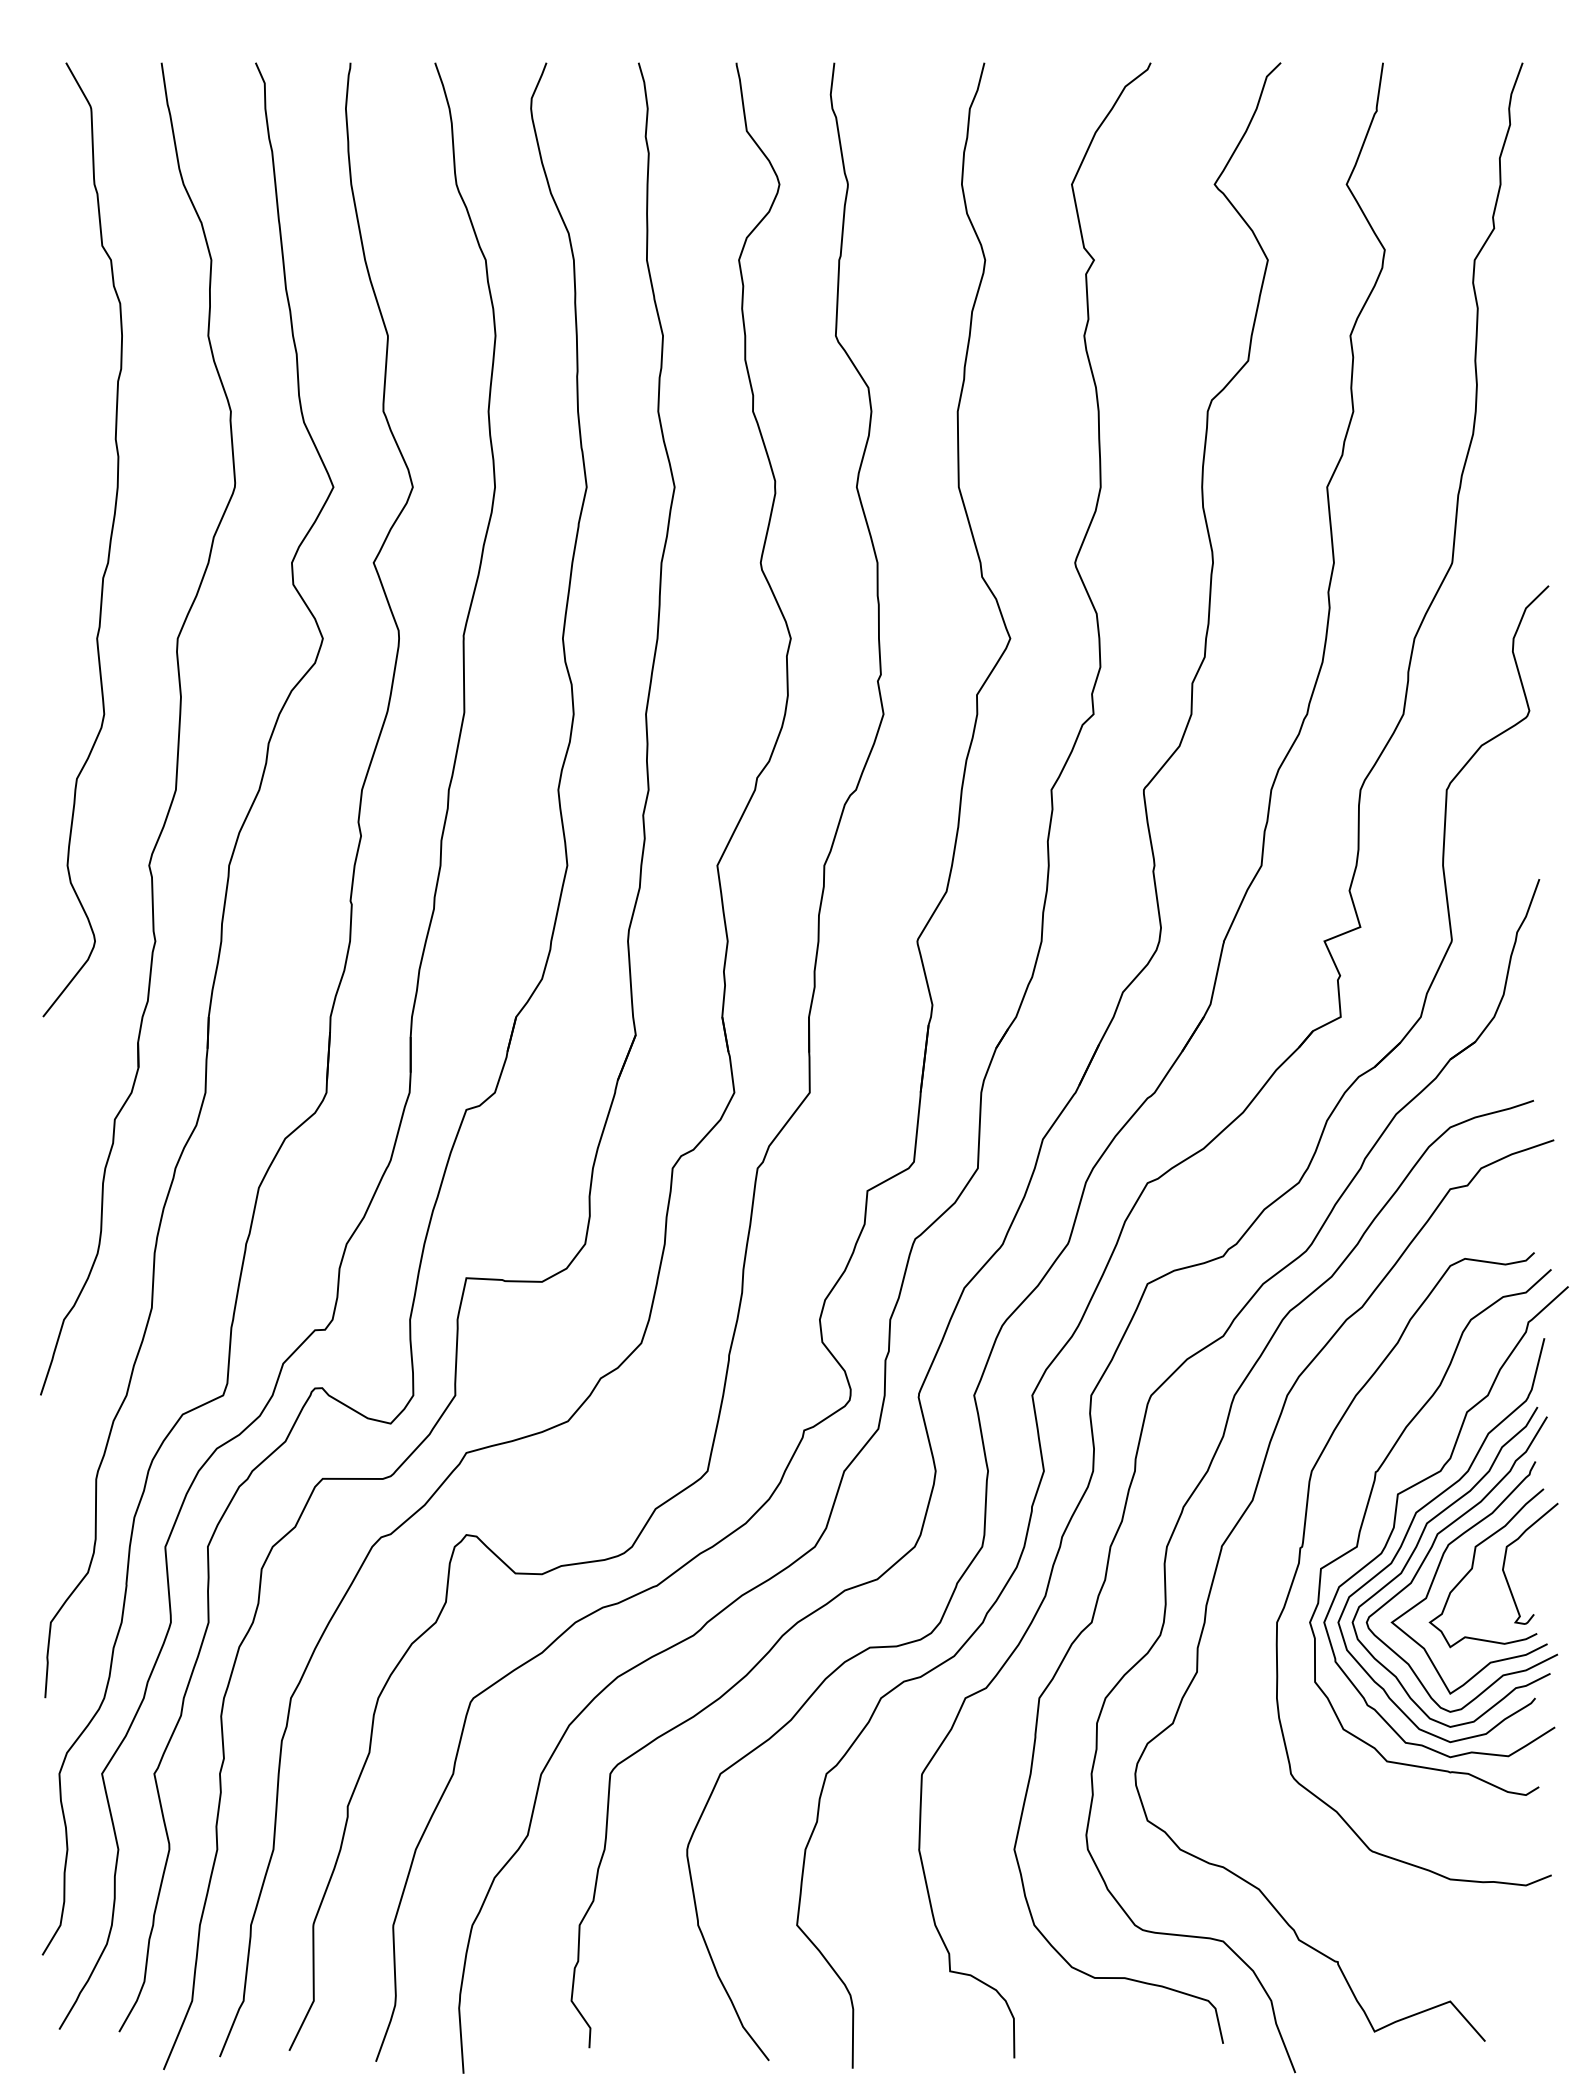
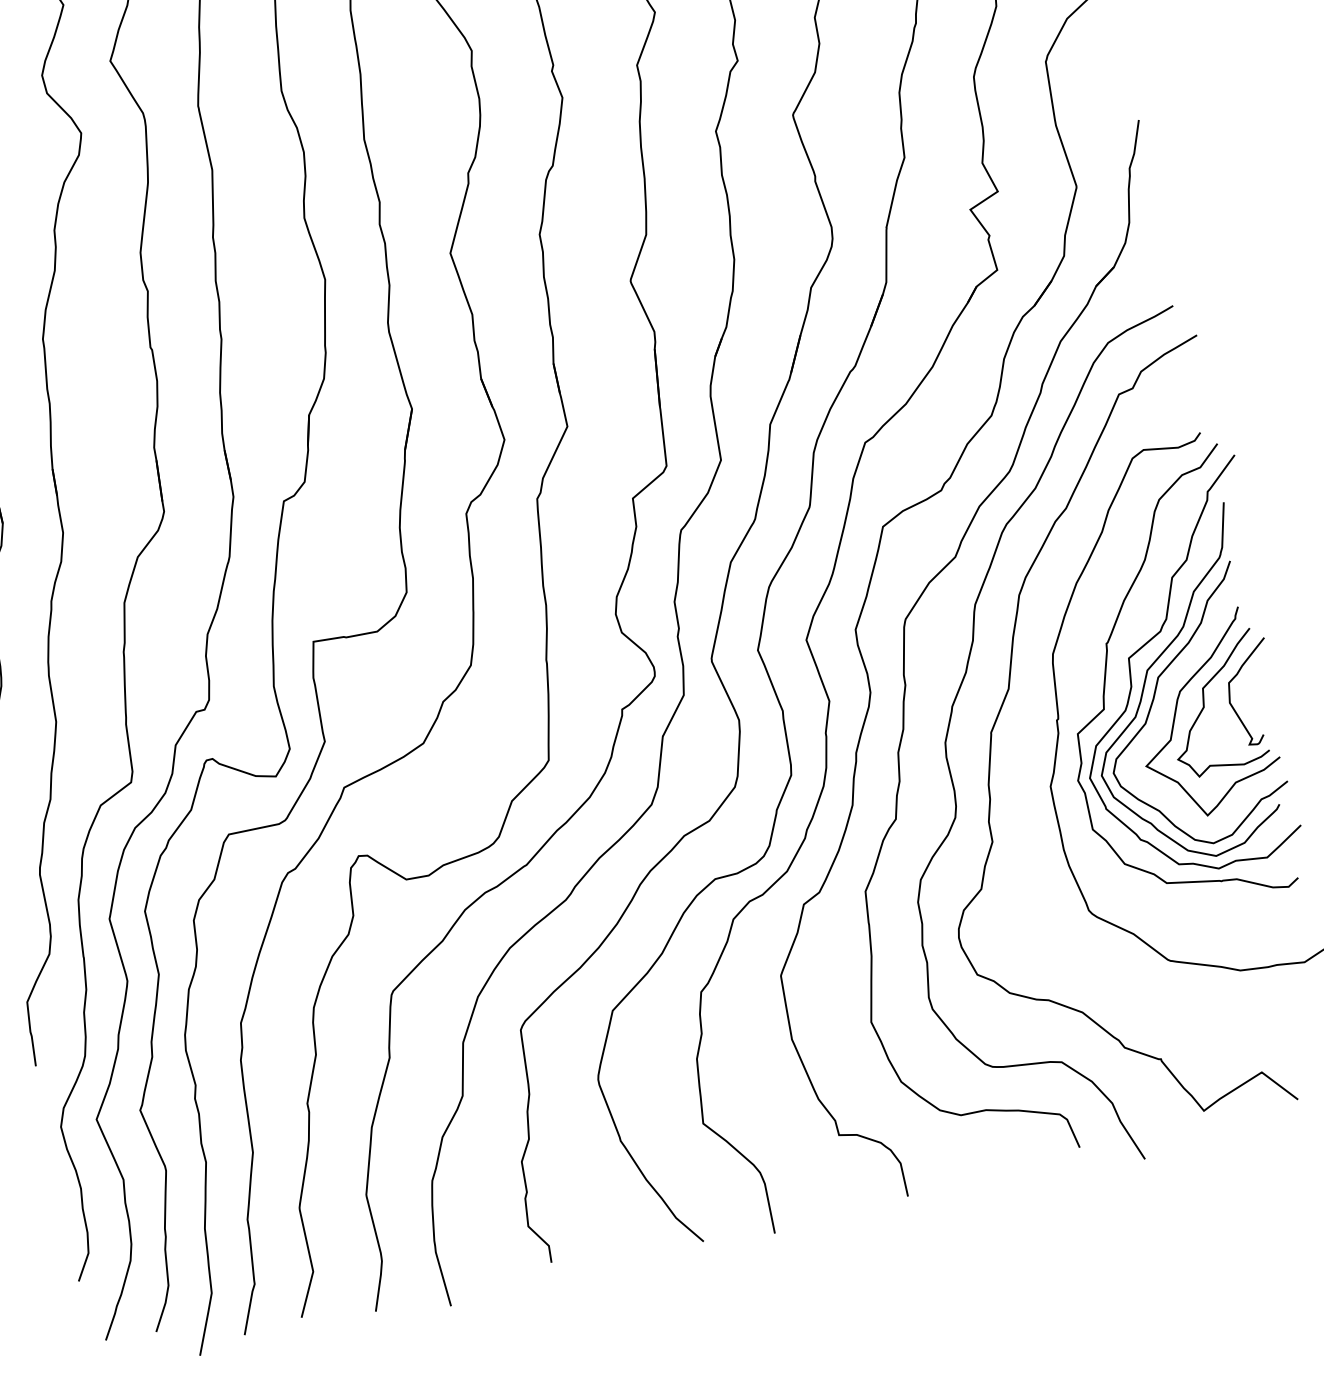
curve: (1431, 1549) -> (1166, 698), removed

